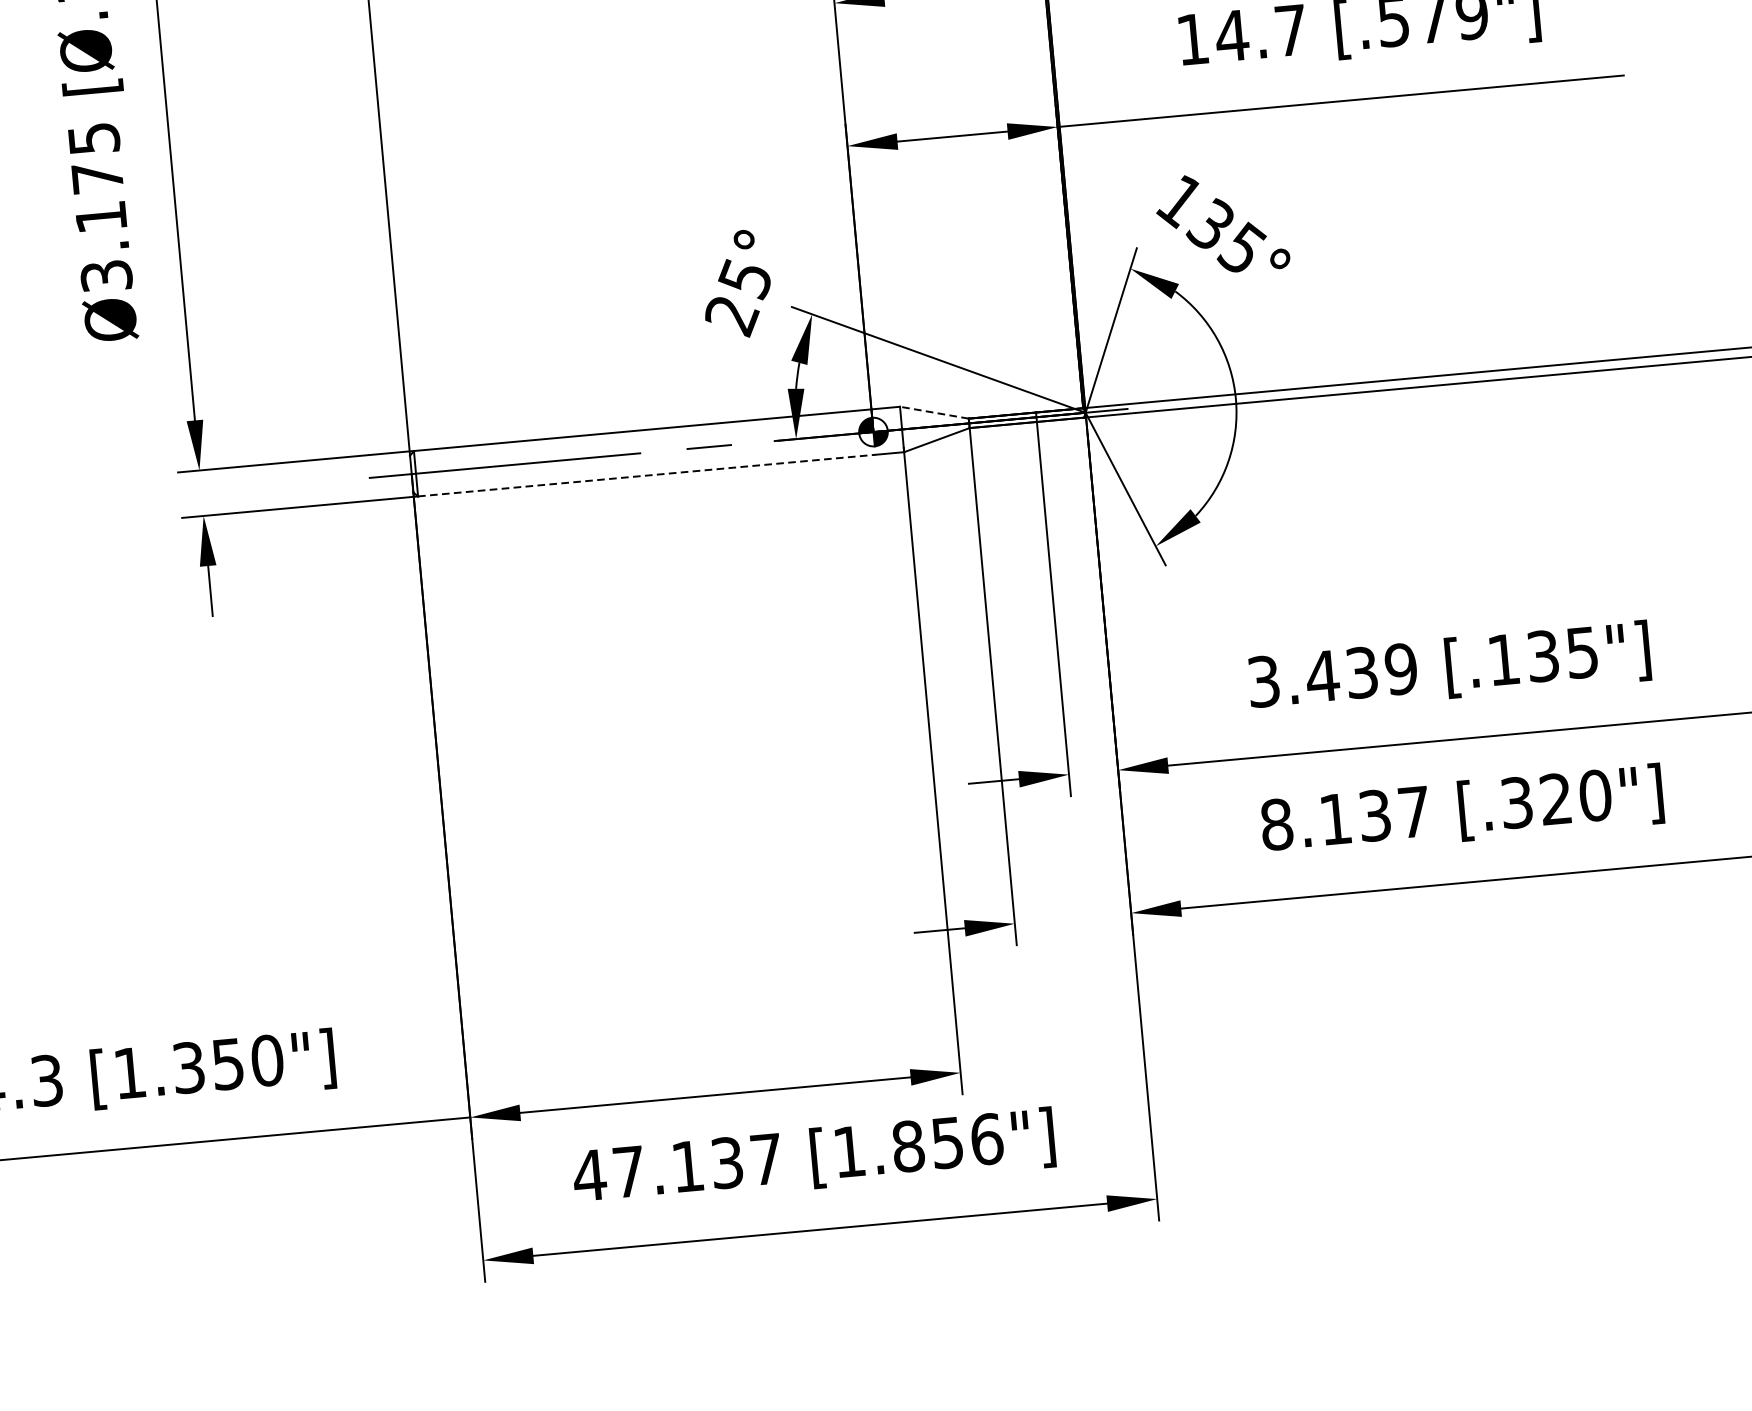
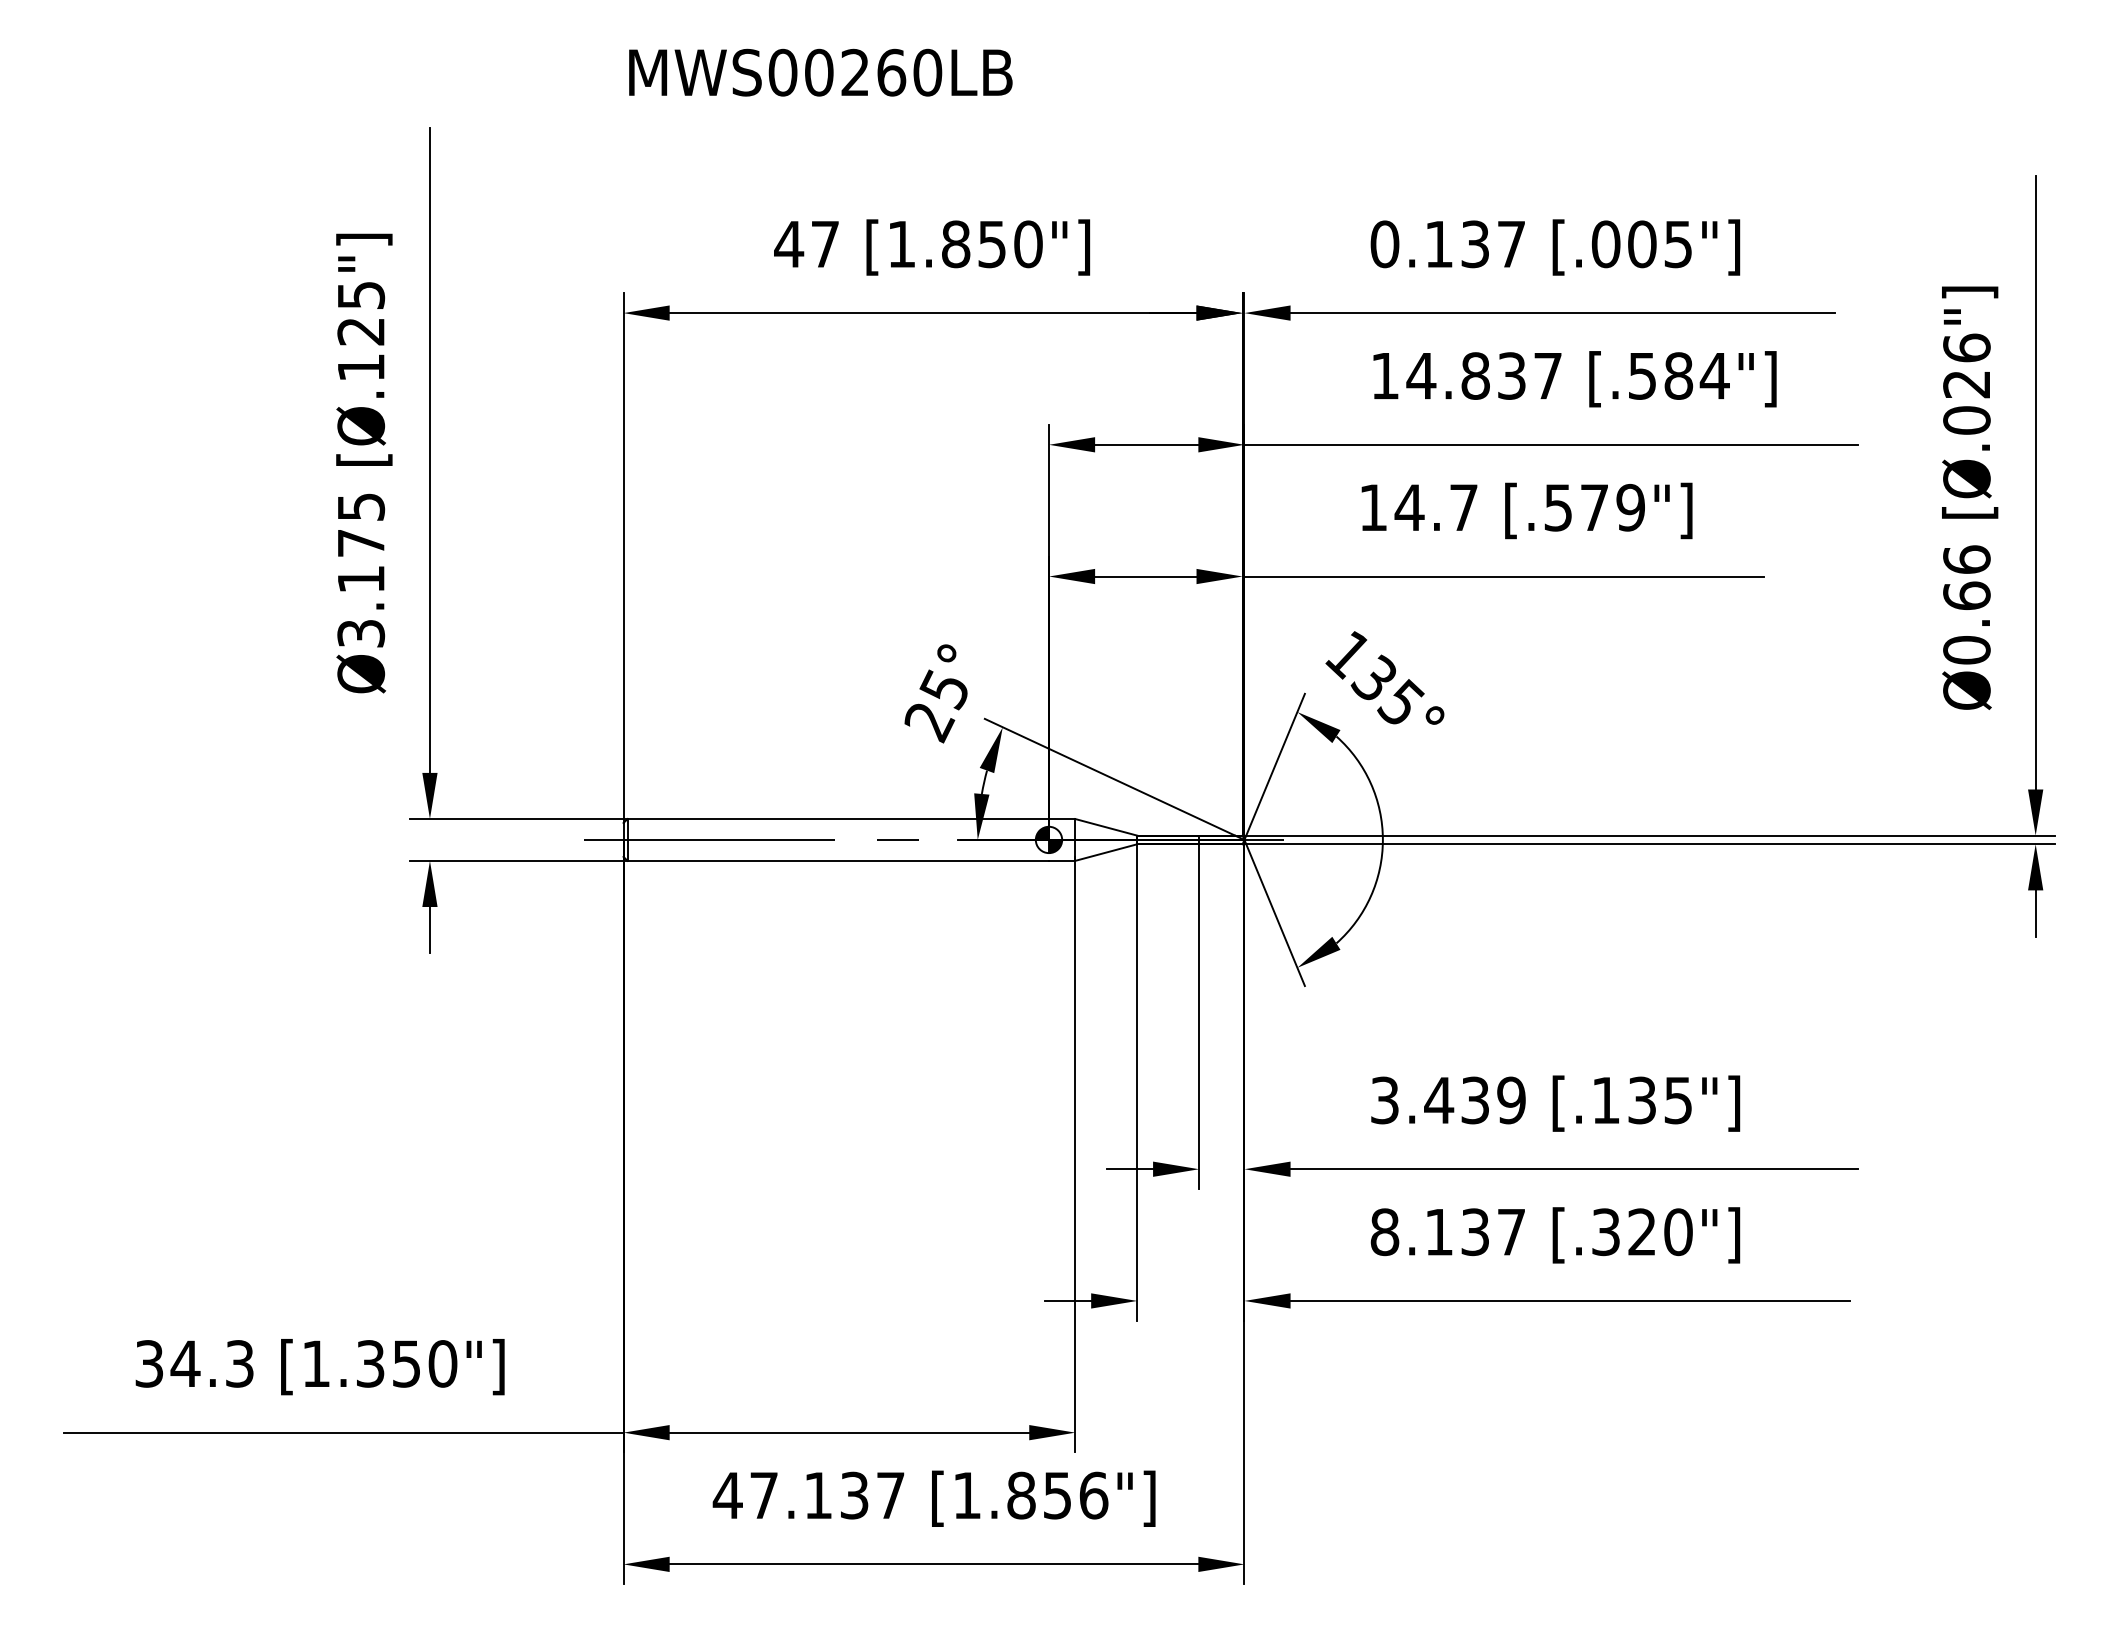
line: (934, 412) -> (1106, 827), dashed -> solid
line: (647, 475) -> (838, 860), dashed -> solid

